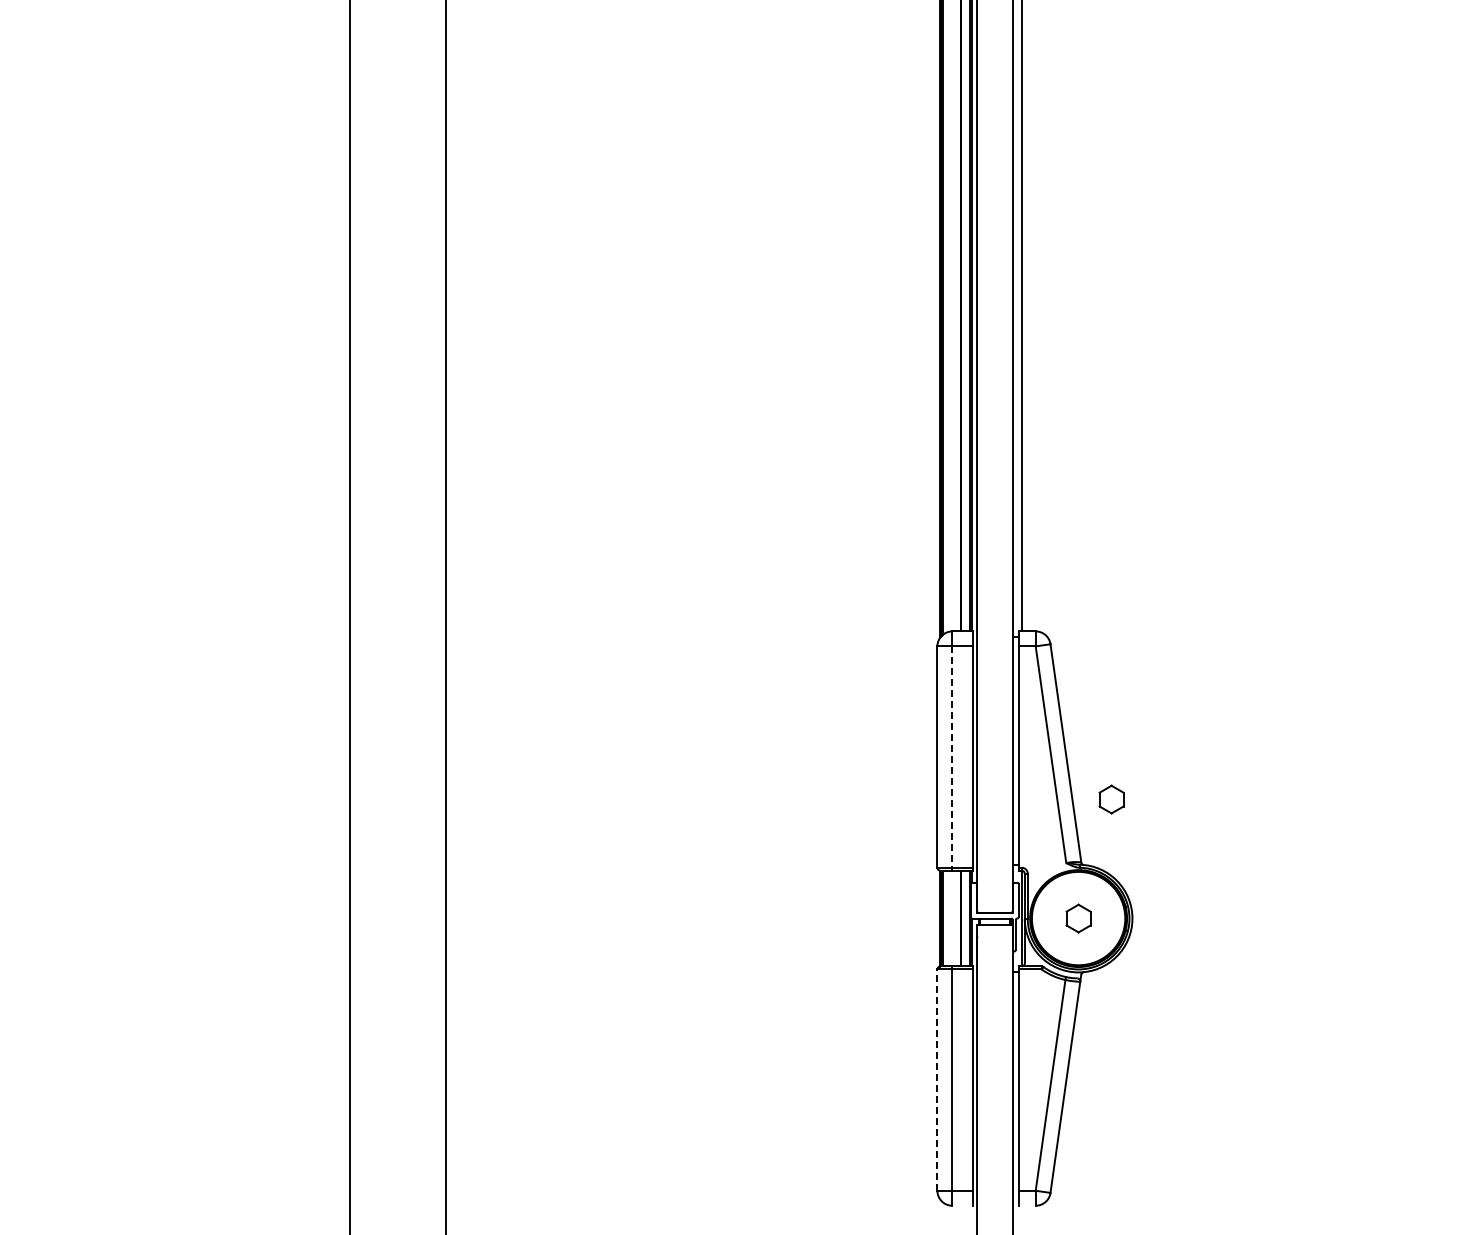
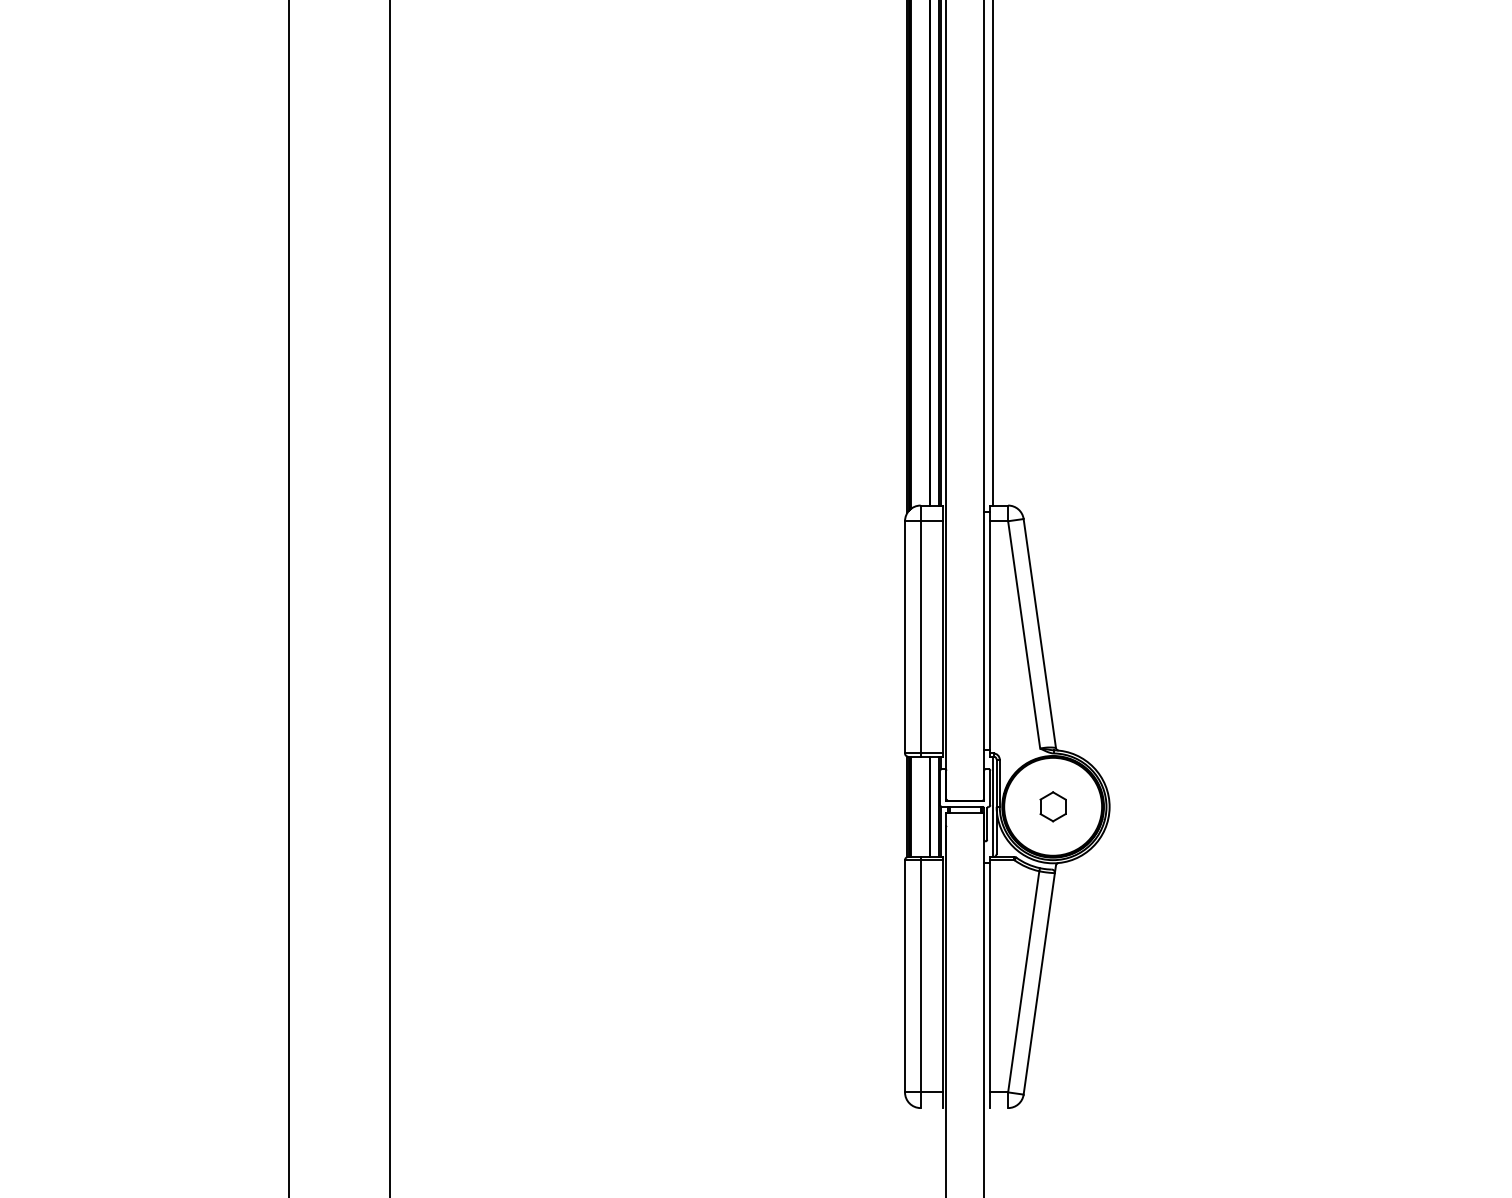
line: (952, 757) -> (920, 637), dashed -> solid
part: (1111, 799) -> (1087, 681), removed
line: (937, 1080) -> (905, 976), dashed -> solid

